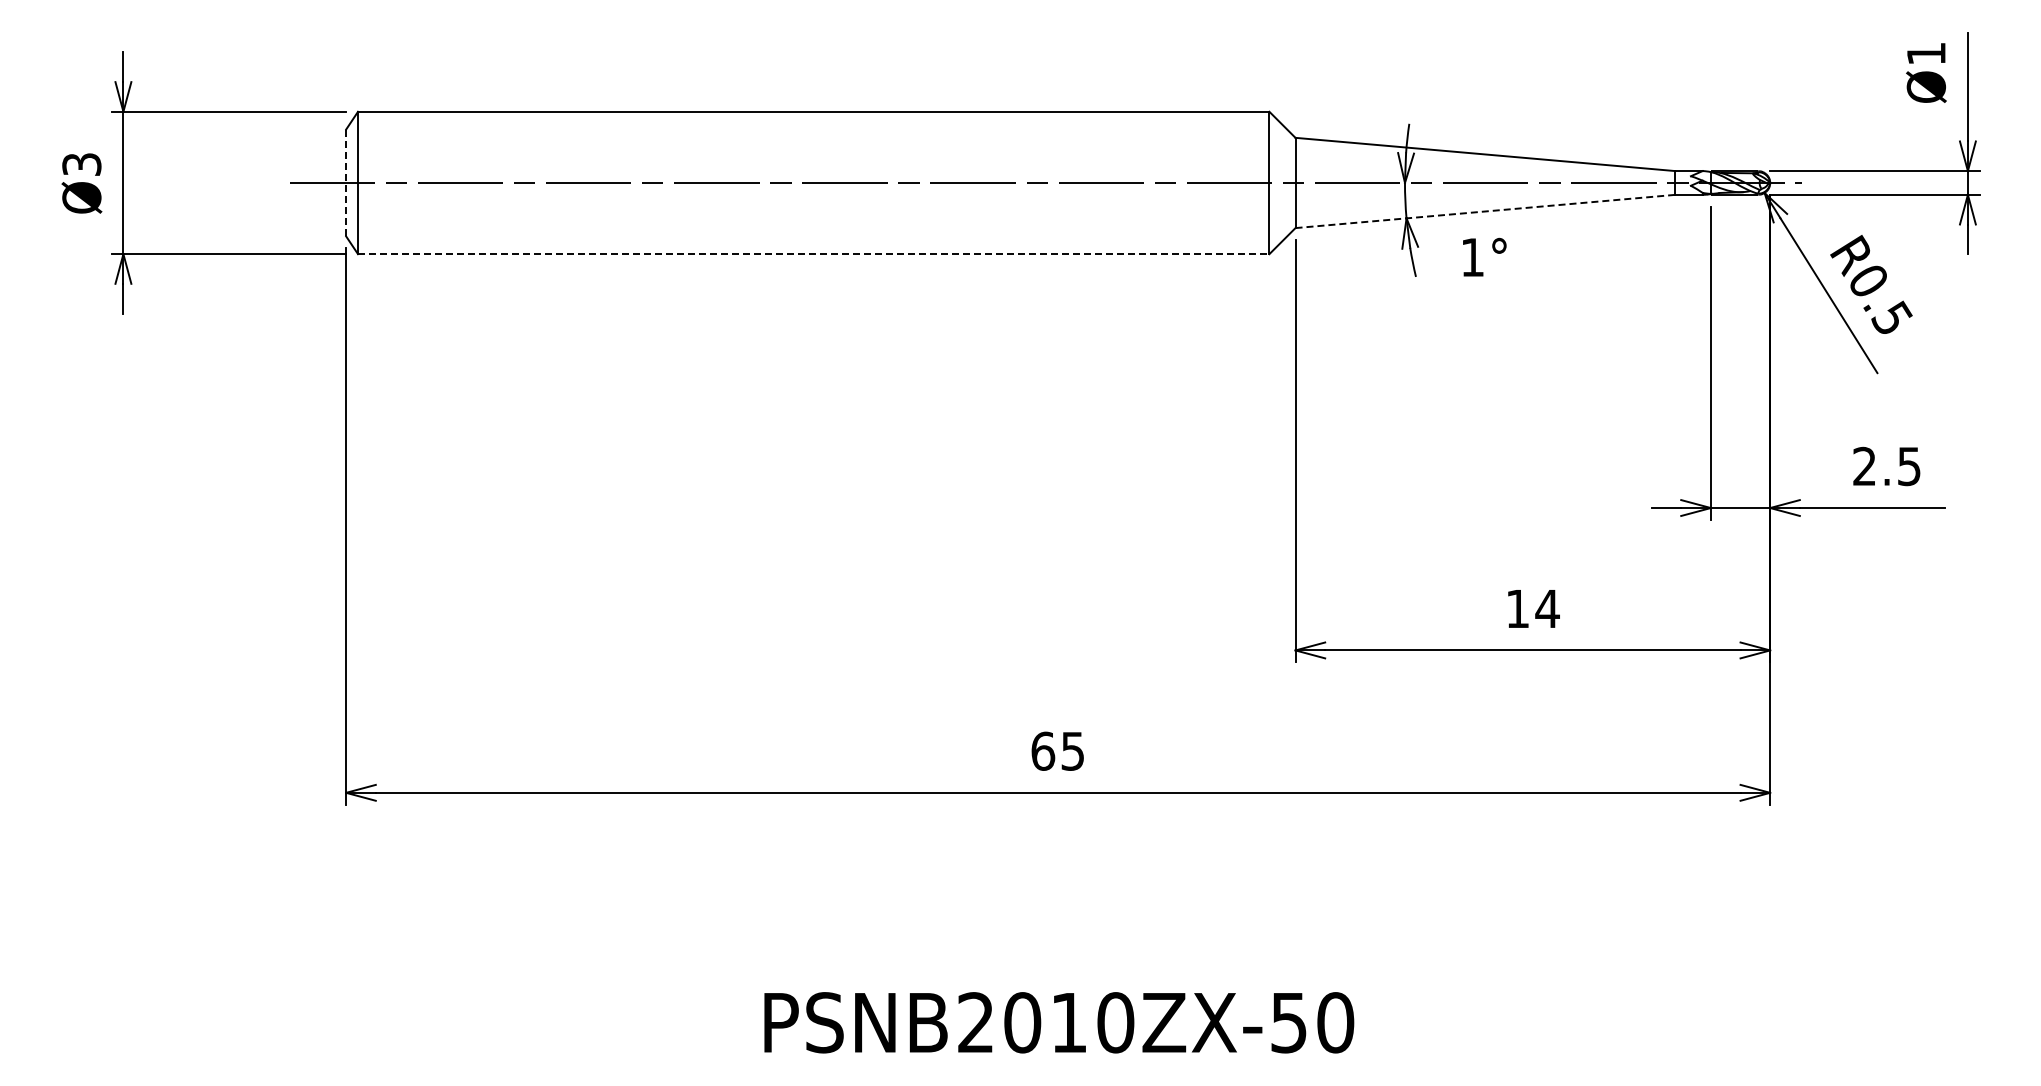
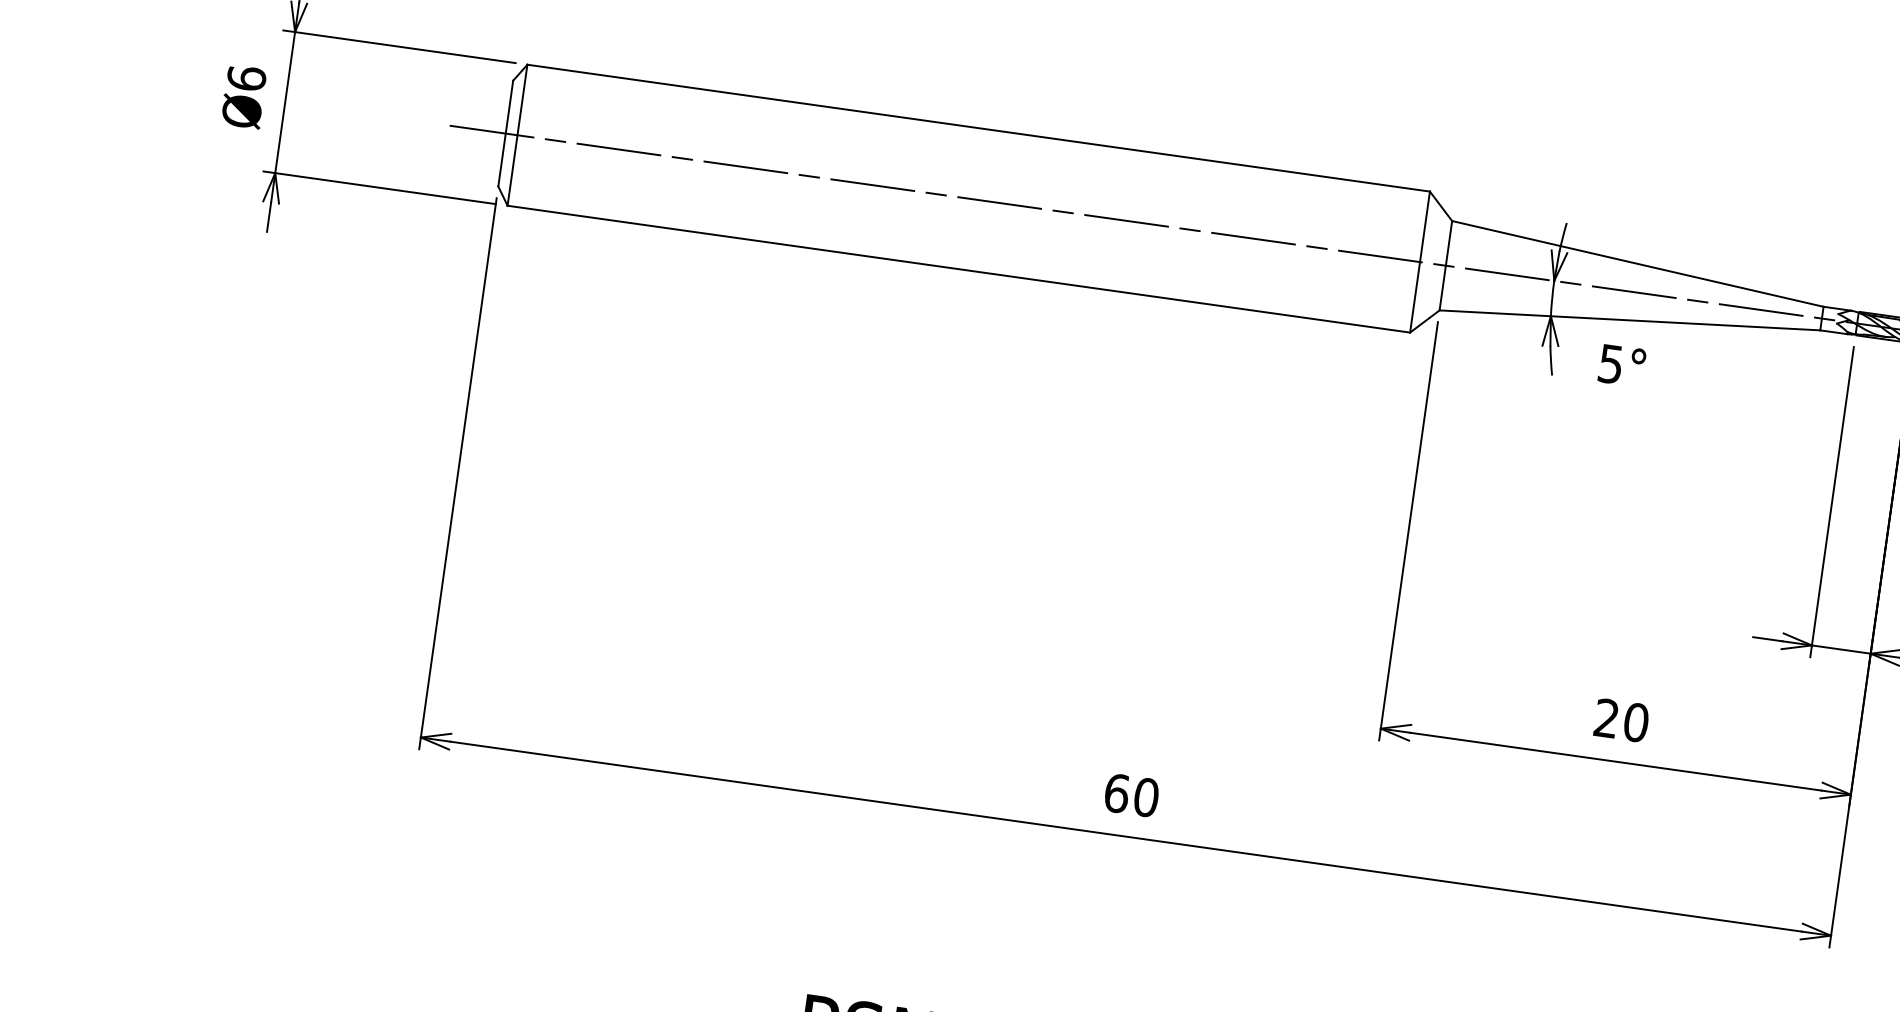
text: (81, 164) -> (246, 78), Ø3 -> Ø6
line: (346, 182) -> (506, 133), dashed -> solid
line: (1485, 211) -> (1630, 320), dashed -> solid
line: (813, 254) -> (958, 269), dashed -> solid
text: (1472, 257) -> (1610, 364), 1° -> 5°
text: (1532, 608) -> (1621, 720), 14 -> 20
text: (1072, 750) -> (1146, 796), 65 -> 60

